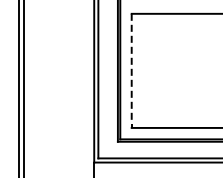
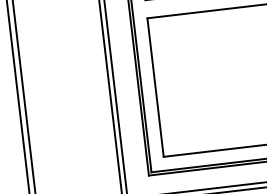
line: (131, 71) -> (155, 88), dashed -> solid

